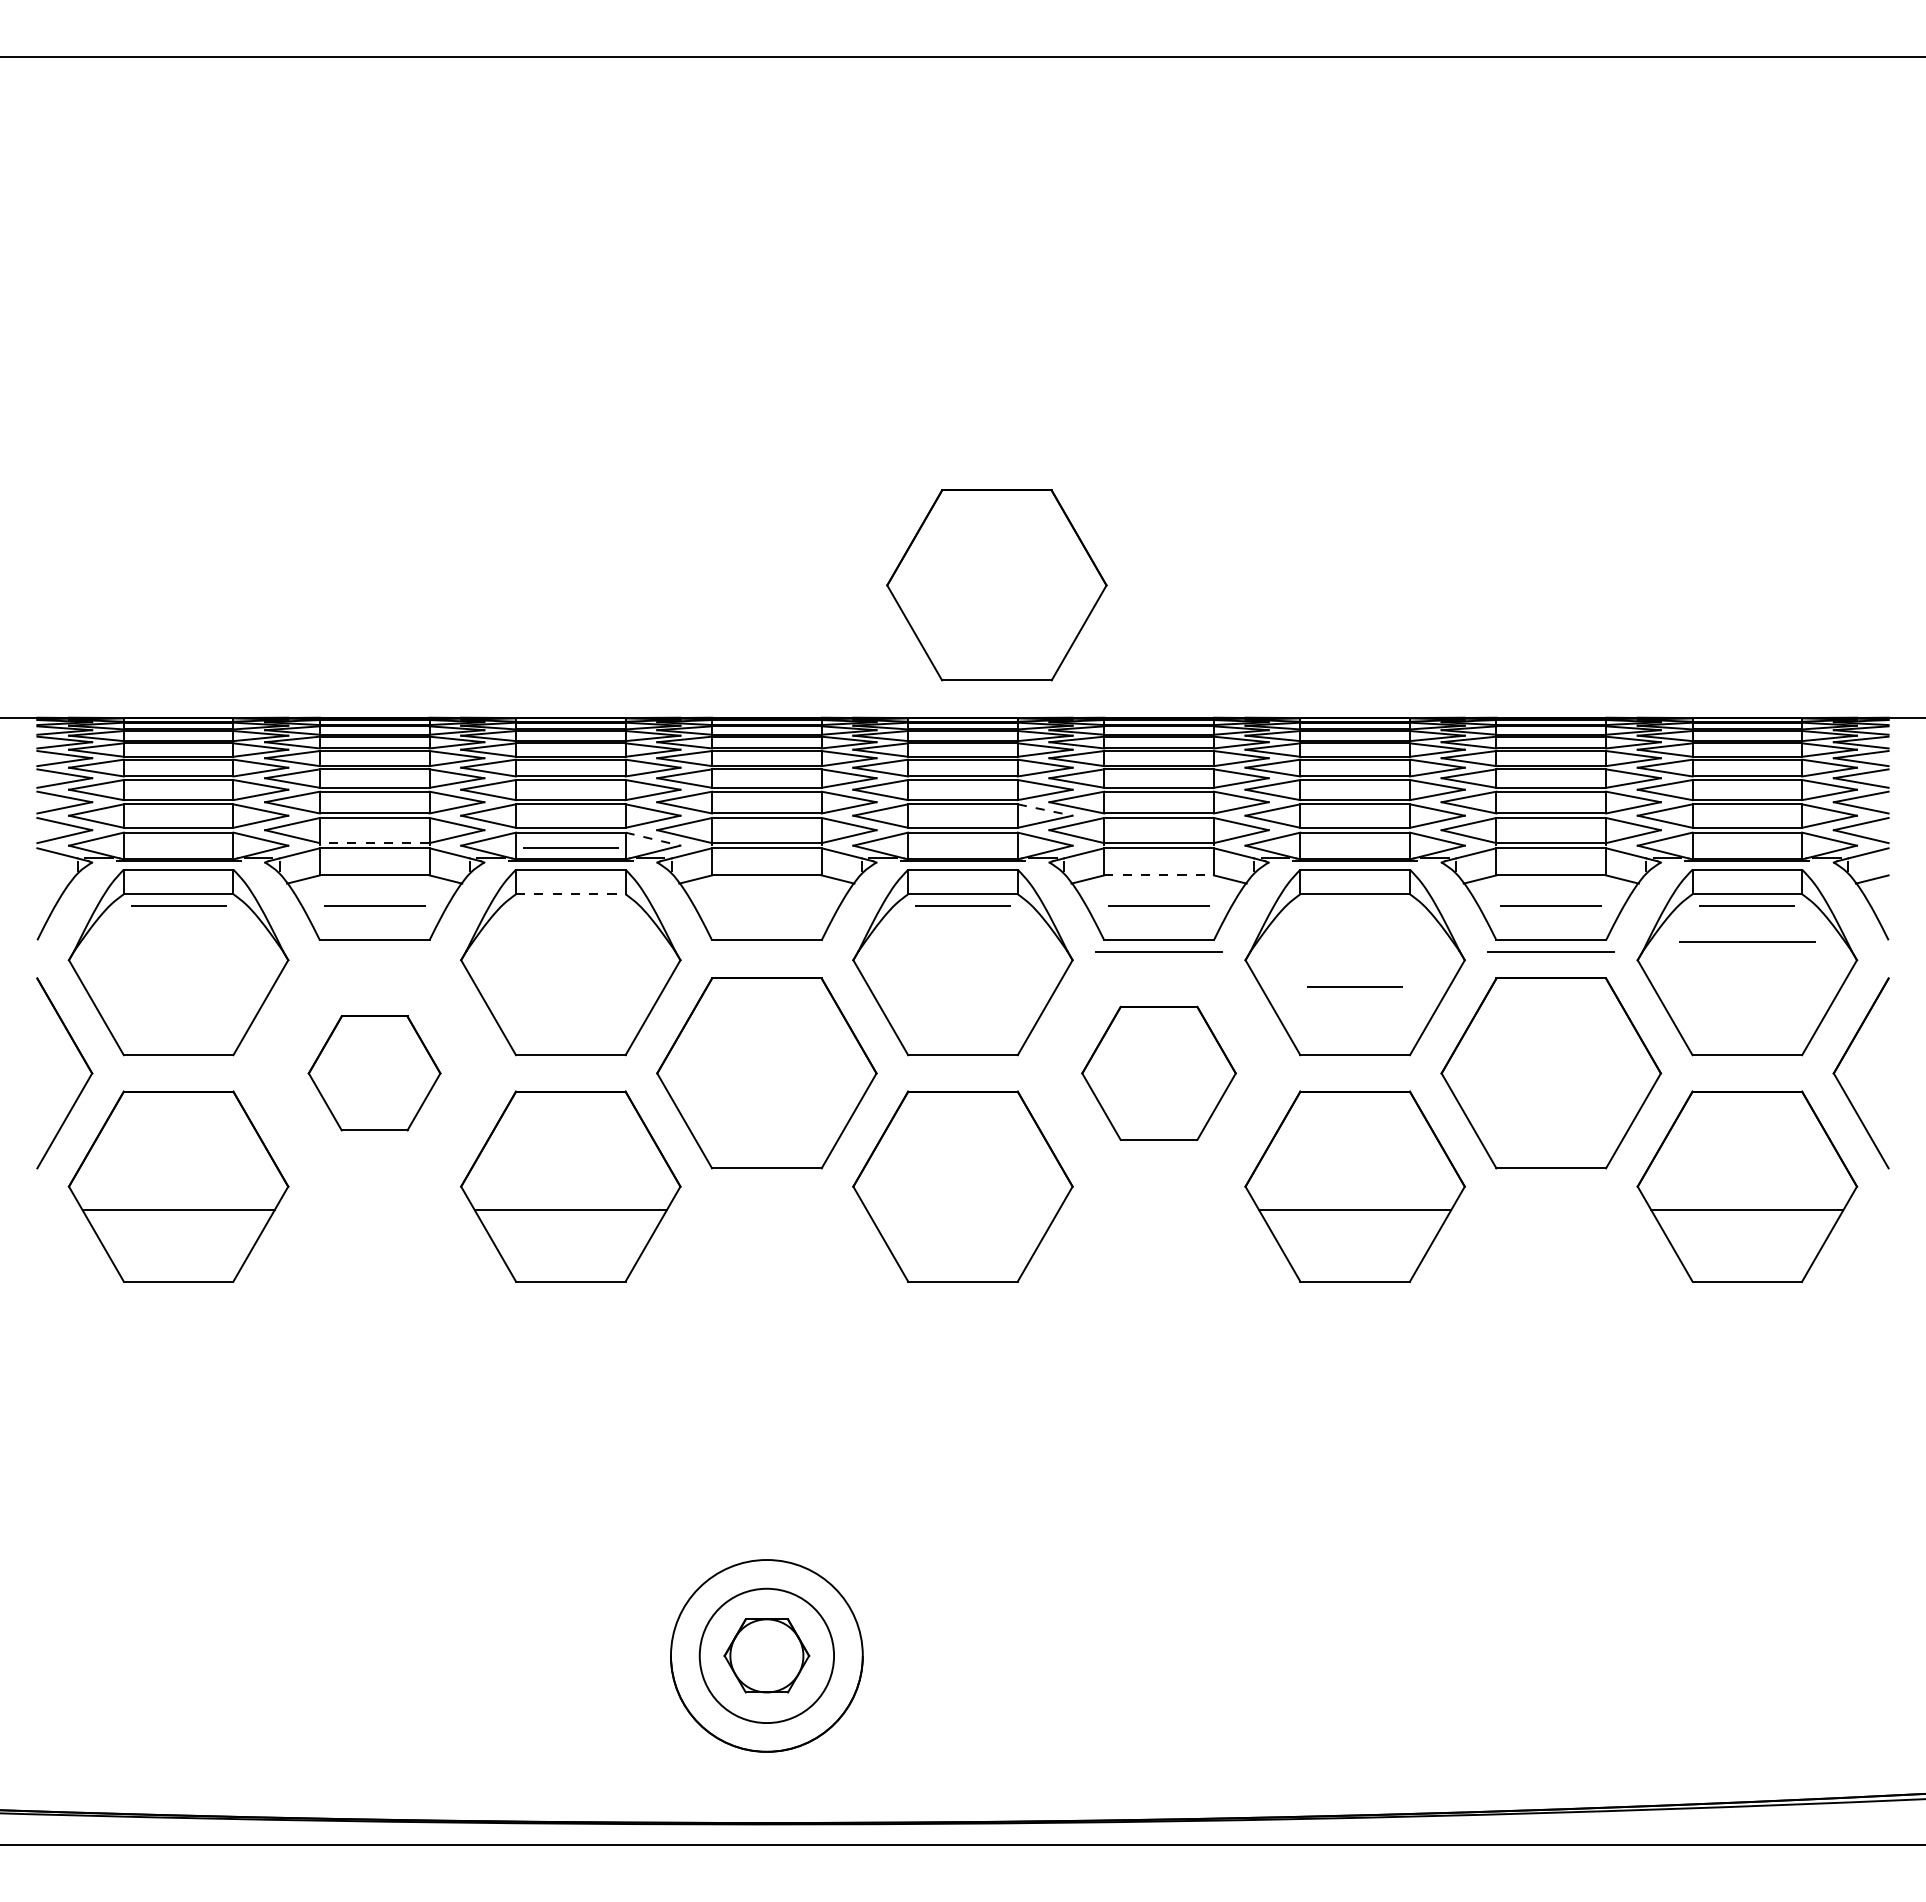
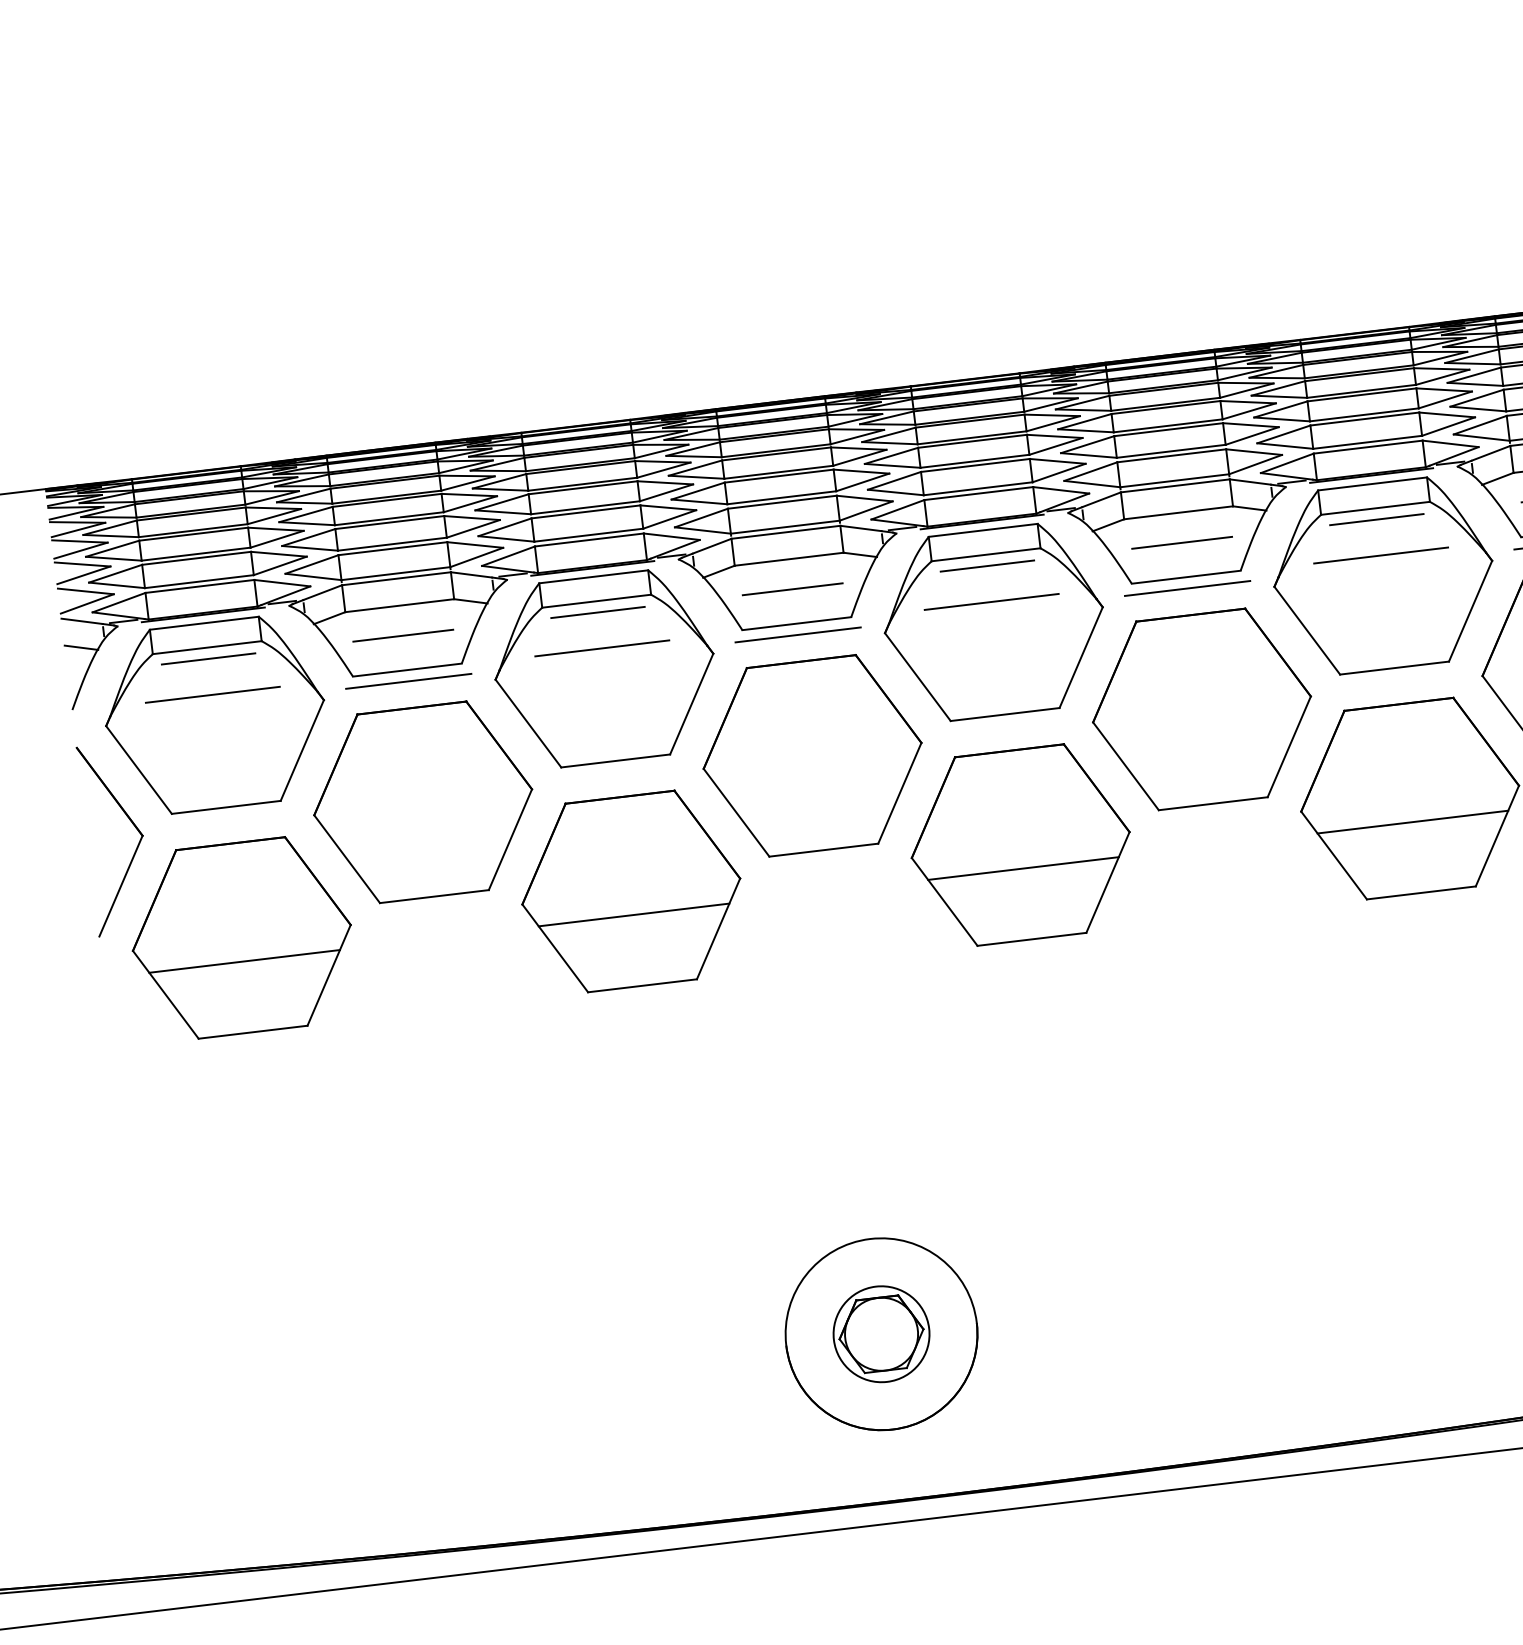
part: (996, 585) -> (982, 244), removed
line: (1045, 810) -> (1058, 461), dashed -> solid
line: (653, 839) -> (672, 537), dashed -> solid
line: (374, 843) -> (395, 574), dashed -> solid
line: (570, 847) -> (597, 612), moved
line: (1159, 875) -> (1178, 512), dashed -> solid
line: (53, 879) -> (81, 647), added
line: (570, 894) -> (596, 601), dashed -> solid
line: (766, 905) -> (792, 589), added
line: (178, 941) -> (212, 694), added
line: (570, 941) -> (601, 648), added
line: (962, 941) -> (991, 601), added
line: (1354, 941) -> (1380, 555), added
line: (374, 951) -> (408, 681), added
line: (766, 951) -> (797, 634), added
line: (1354, 986) -> (1376, 519), moved
part: (374, 1073) -> (422, 802), size x1.67
part: (1158, 1073) -> (1201, 709), size x1.43
line: (962, 1210) -> (1023, 868), added
circle: (766, 1655) -> (881, 1333), size x0.71

